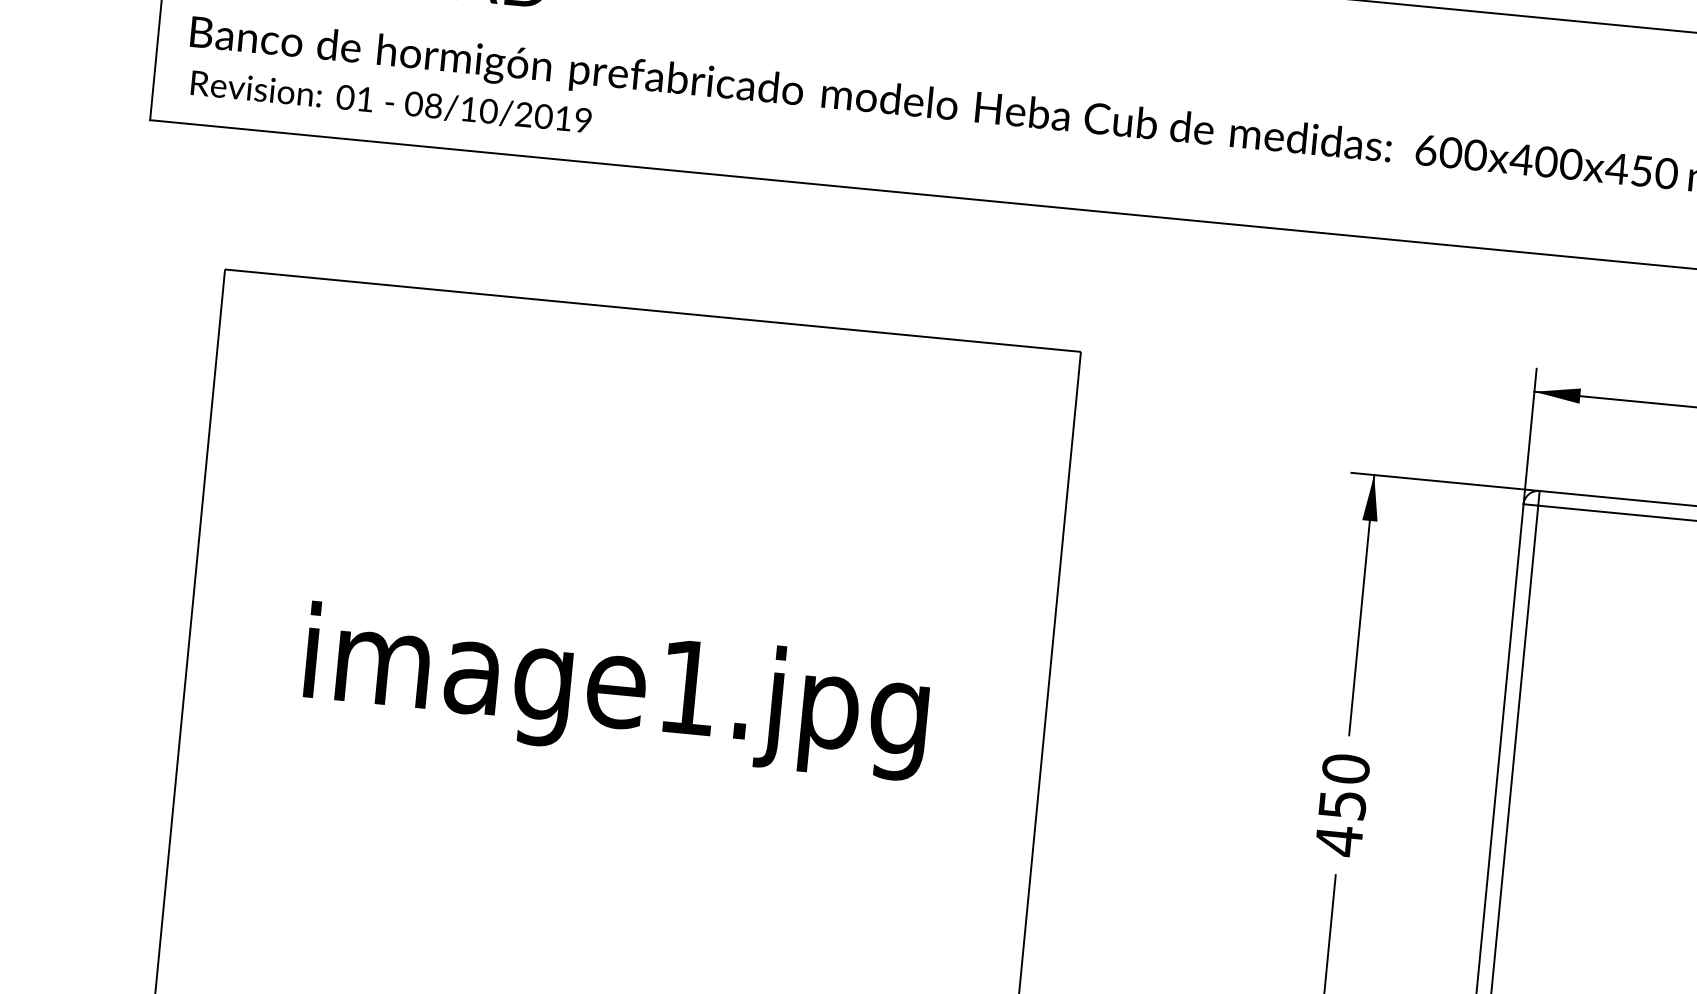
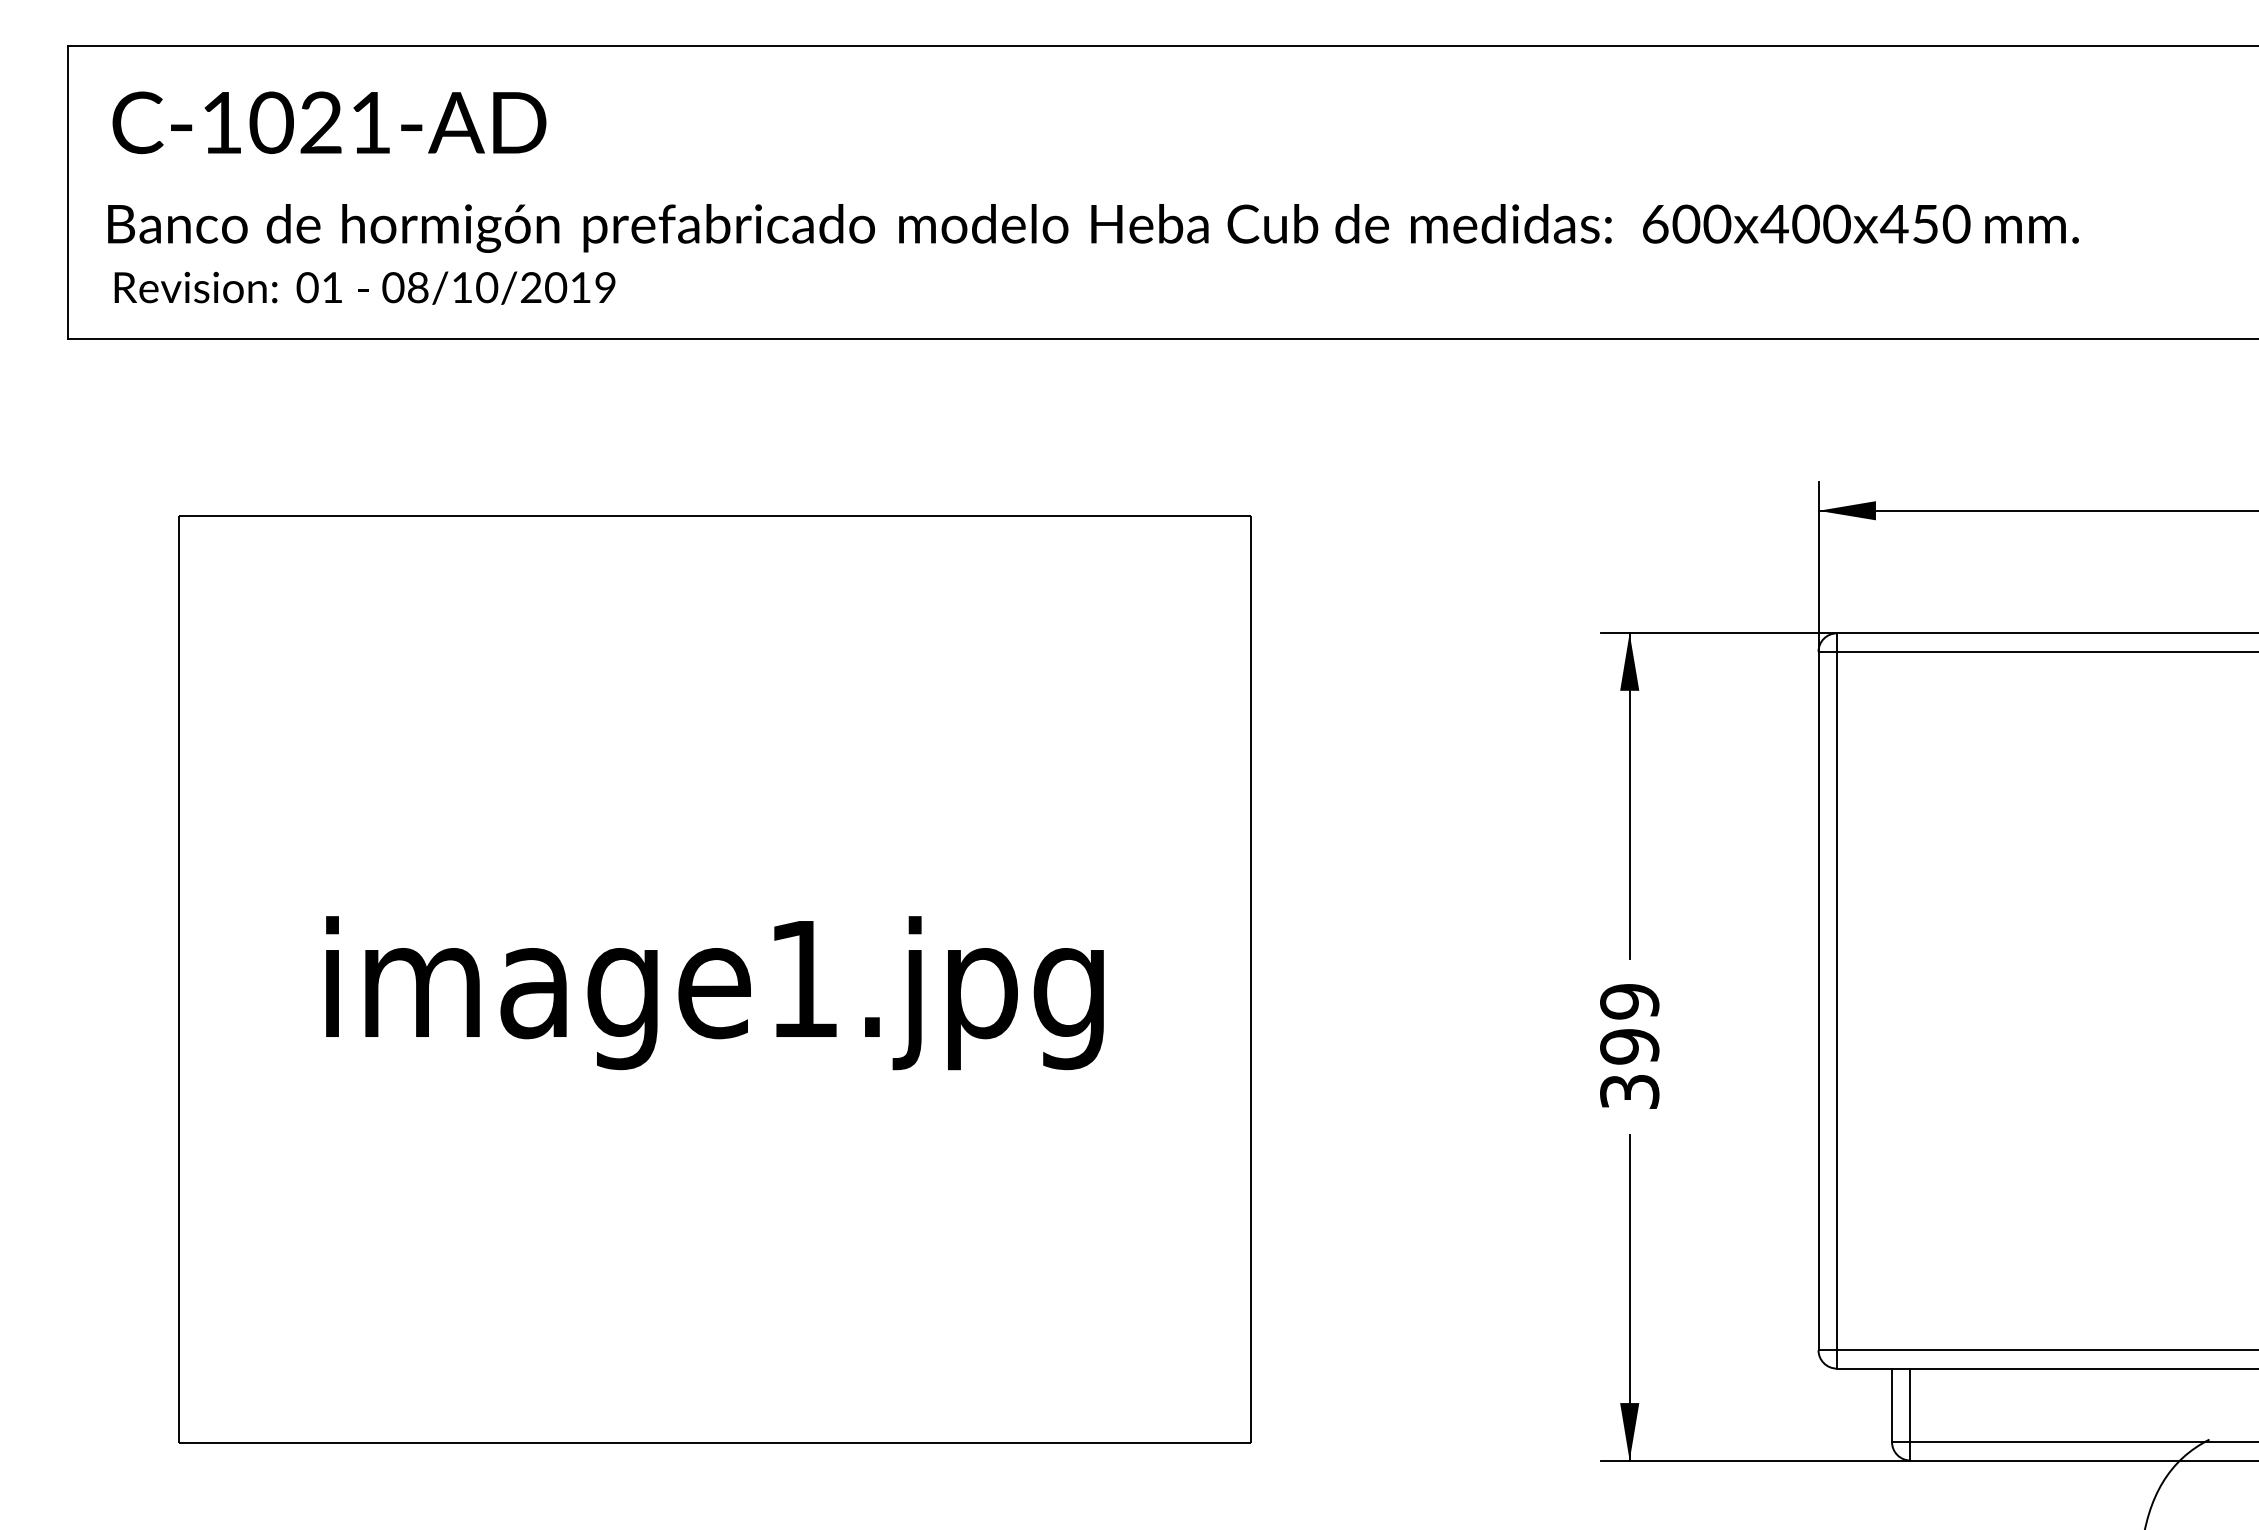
text: (1342, 804) -> (1629, 1046), 450 -> 399

